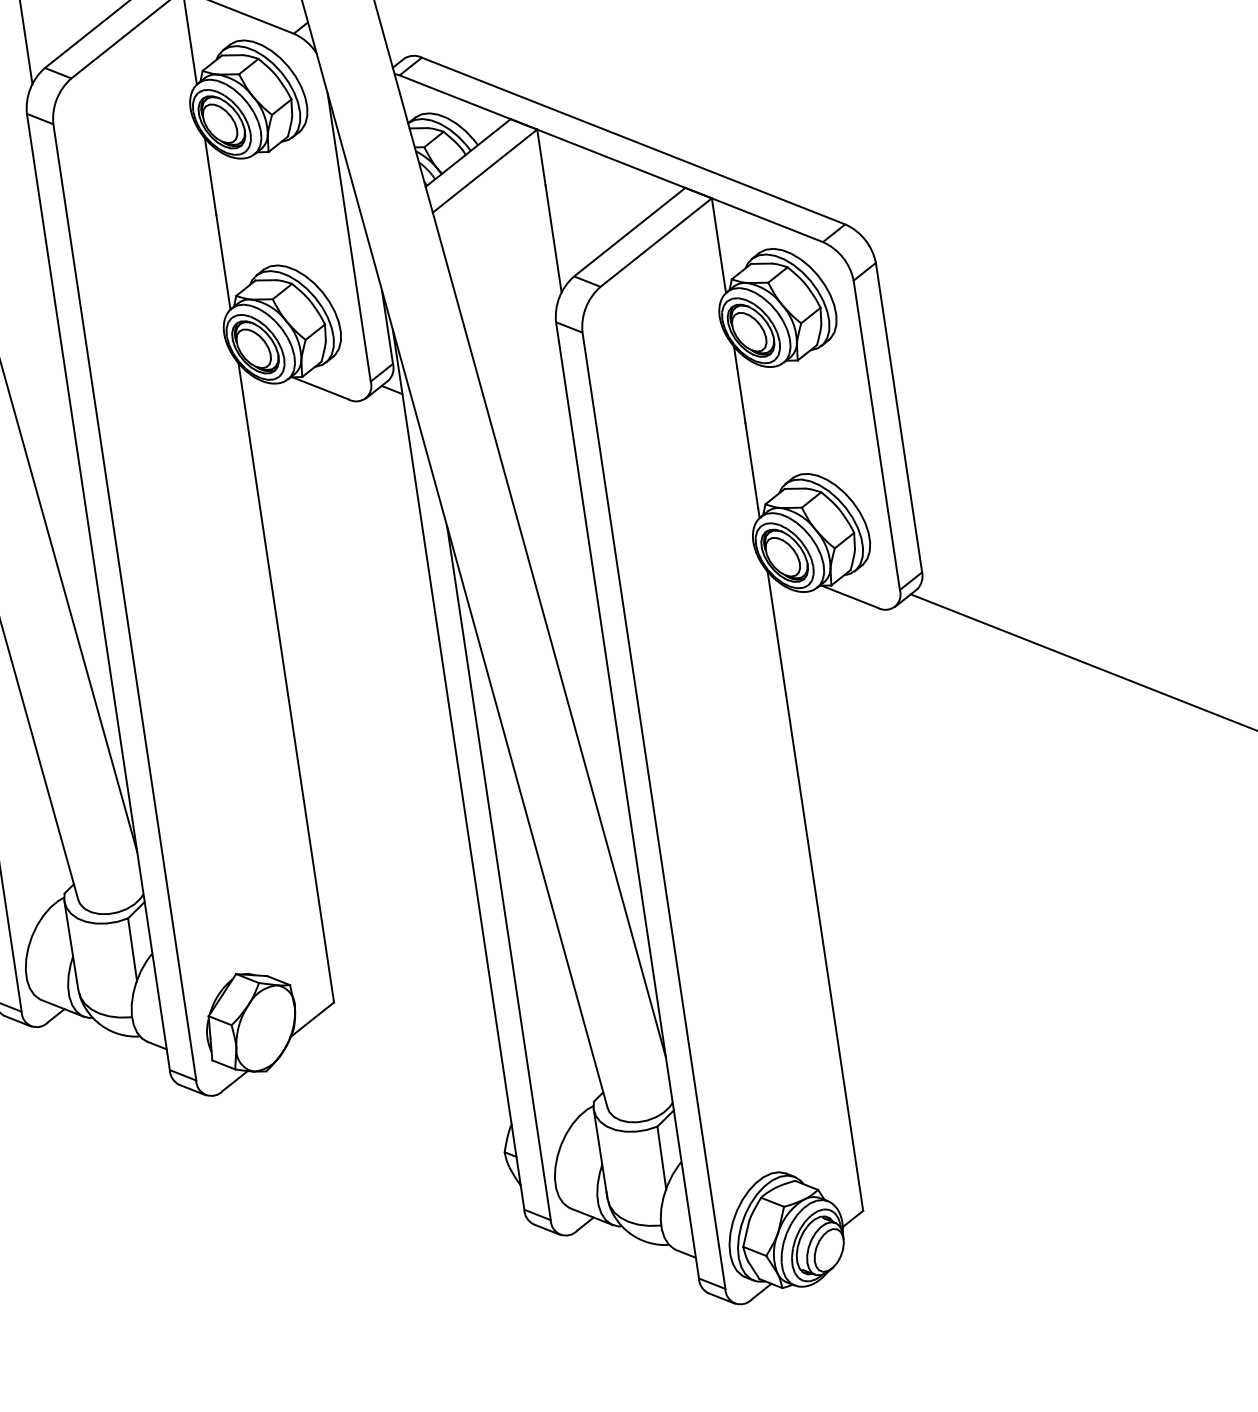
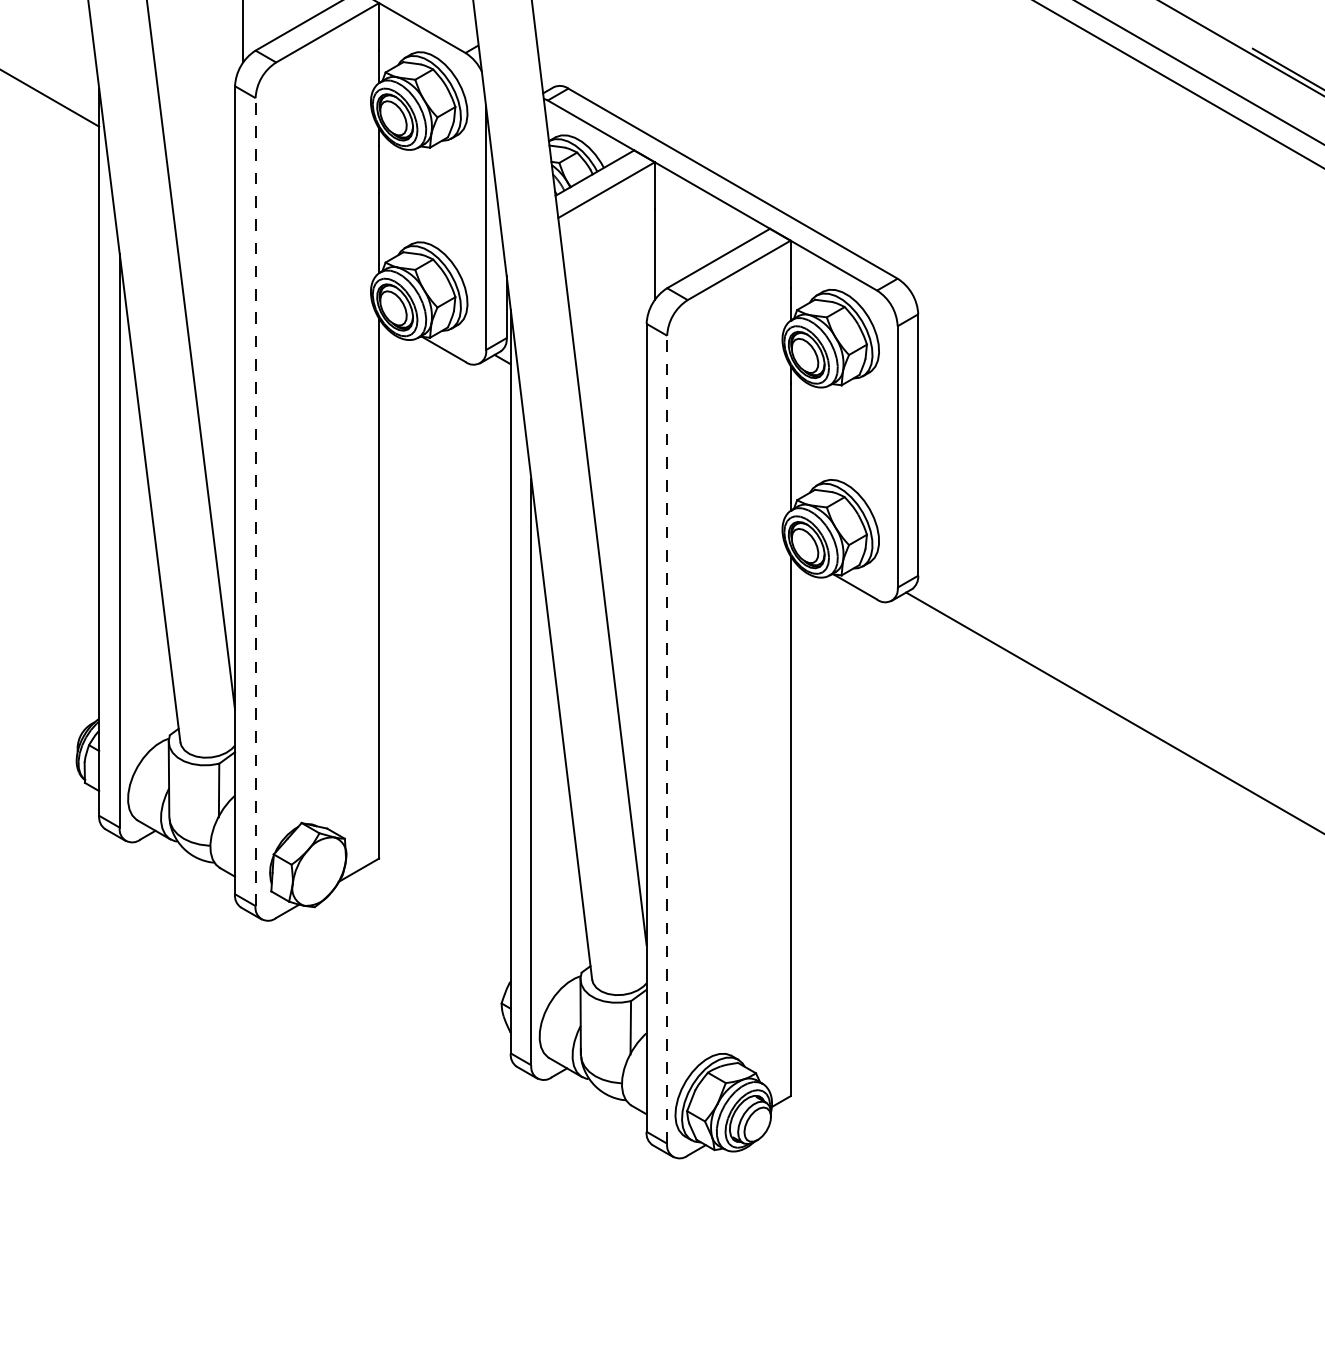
line: (124, 602) -> (255, 502), solid -> dashed
line: (654, 810) -> (667, 739), solid -> dashed

